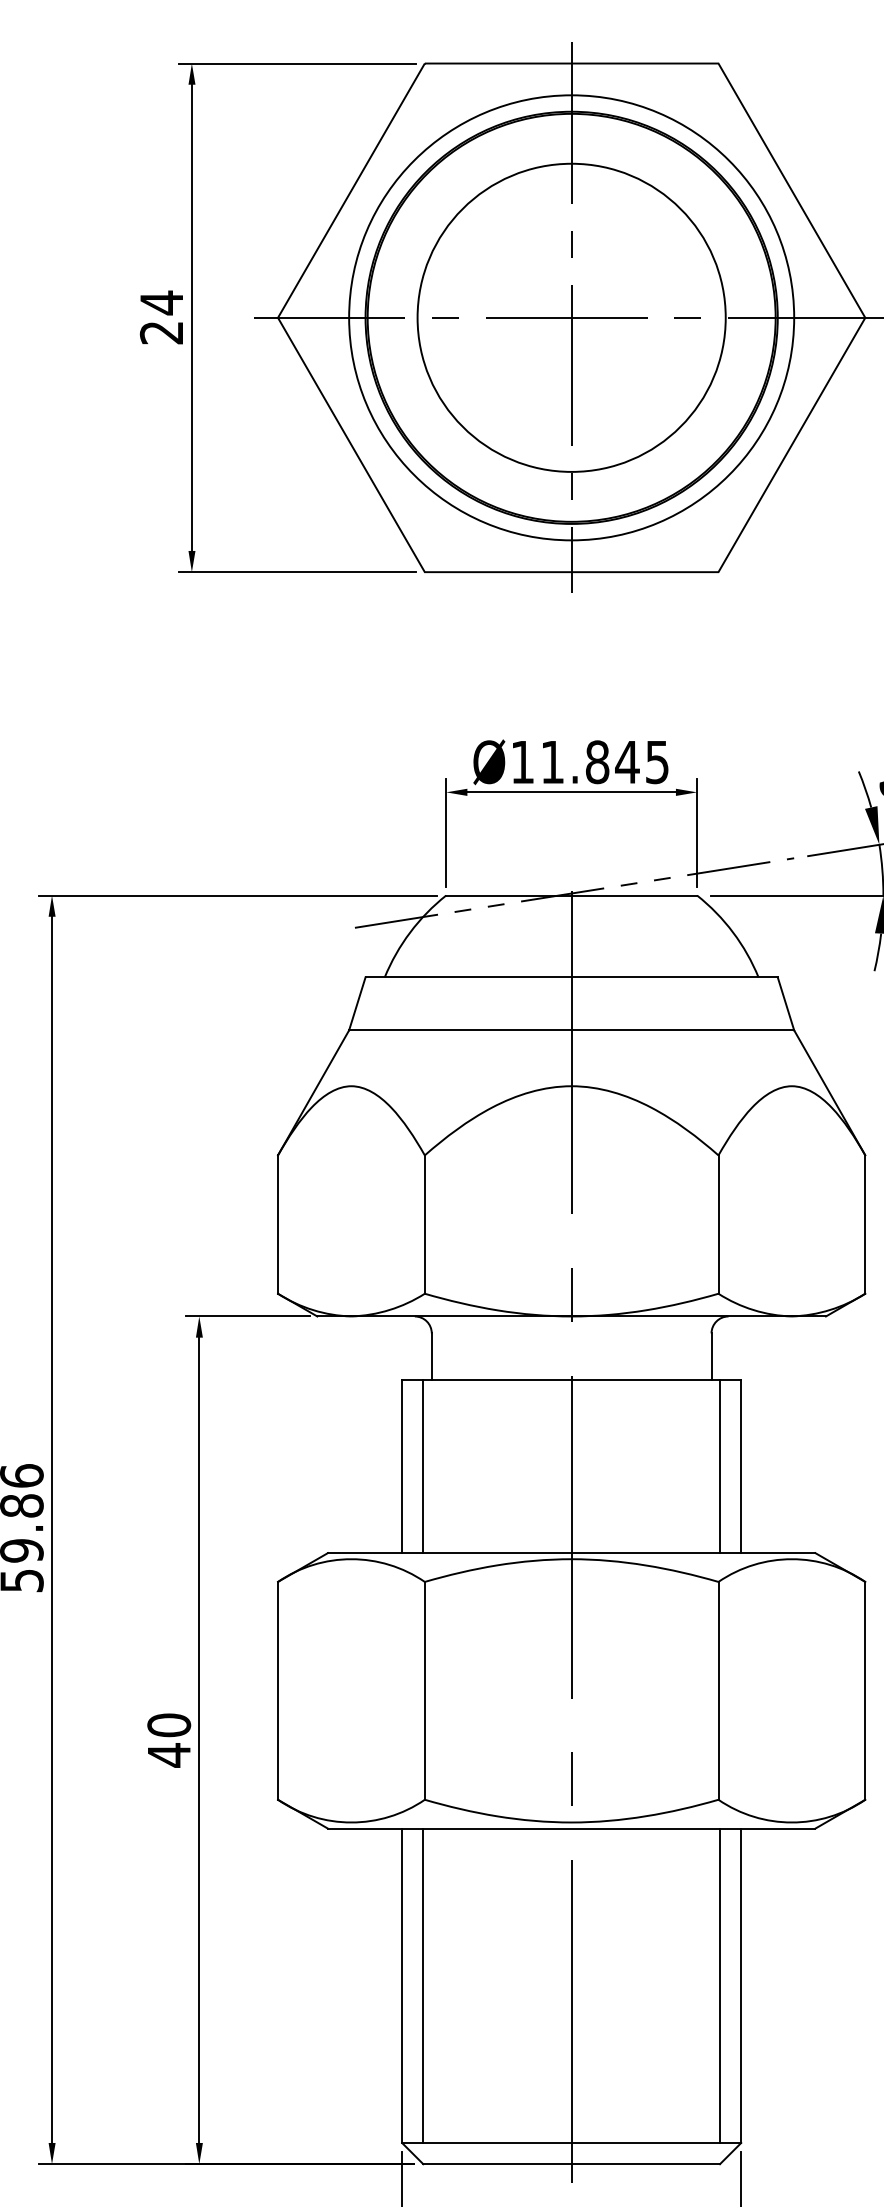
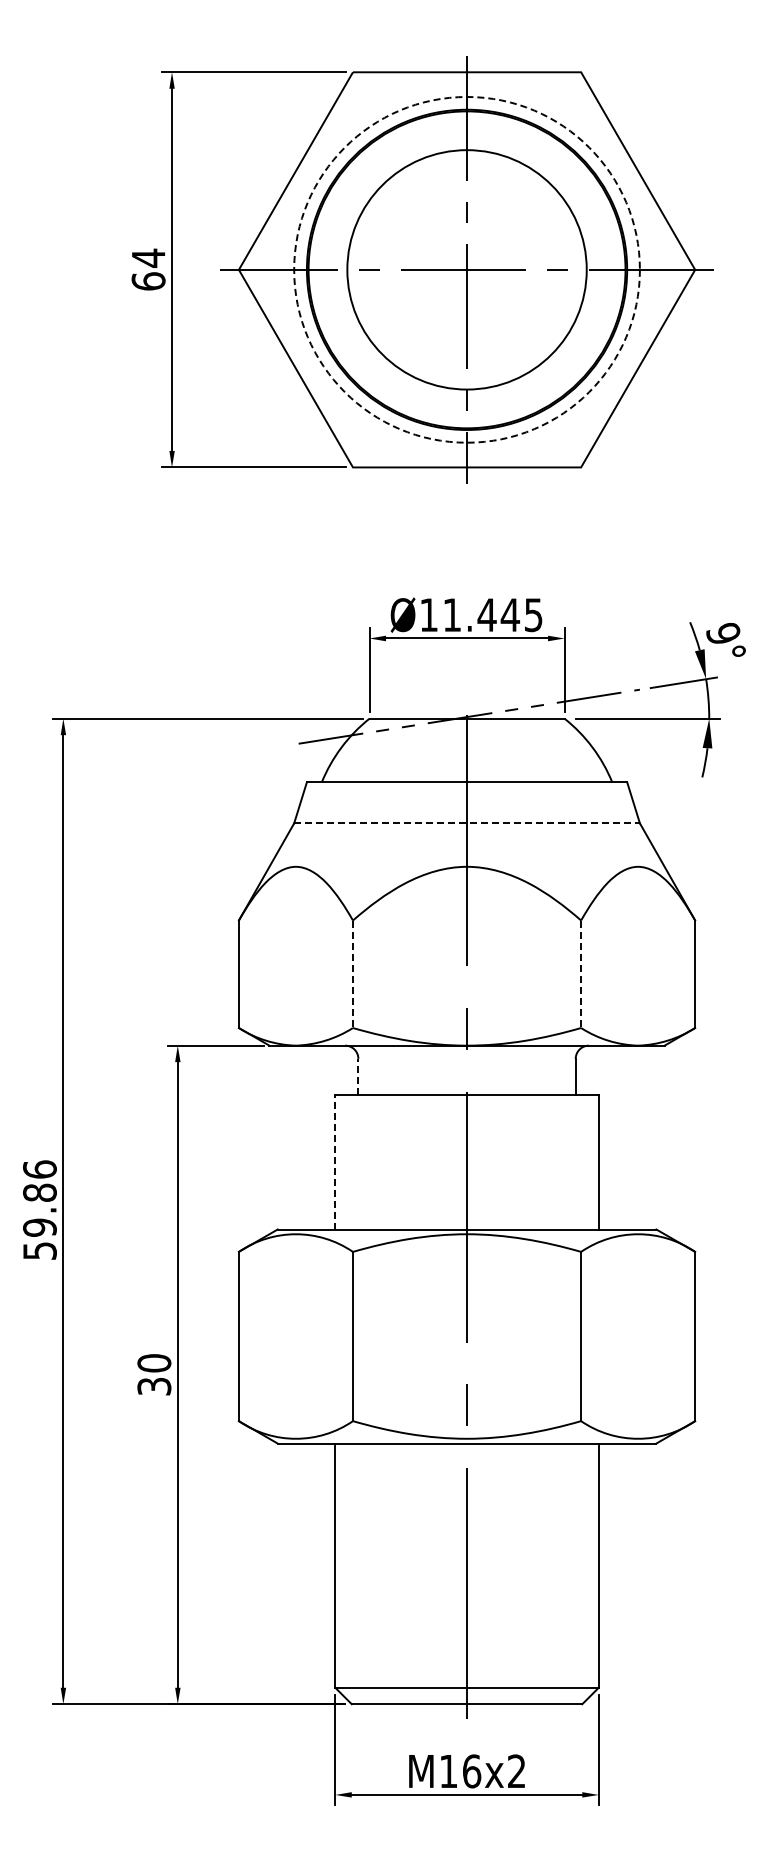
circle: (570, 317) -> (466, 269), solid -> dashed
text: (161, 332) -> (148, 281), 24 -> 64
text: (596, 762) -> (486, 615), Ø11.845 -> Ø11.445
line: (572, 1030) -> (467, 823), solid -> dashed
line: (424, 1224) -> (352, 974), solid -> dashed
line: (718, 1224) -> (581, 974), solid -> dashed
line: (431, 1356) -> (358, 1076), solid -> dashed
line: (402, 1465) -> (335, 1161), solid -> dashed
line: (422, 1466) -> (351, 1162), removed
line: (720, 1466) -> (582, 1162), removed
text: (169, 1755) -> (154, 1386), 40 -> 30
line: (422, 1985) -> (351, 1565), removed
line: (720, 1985) -> (582, 1565), removed

